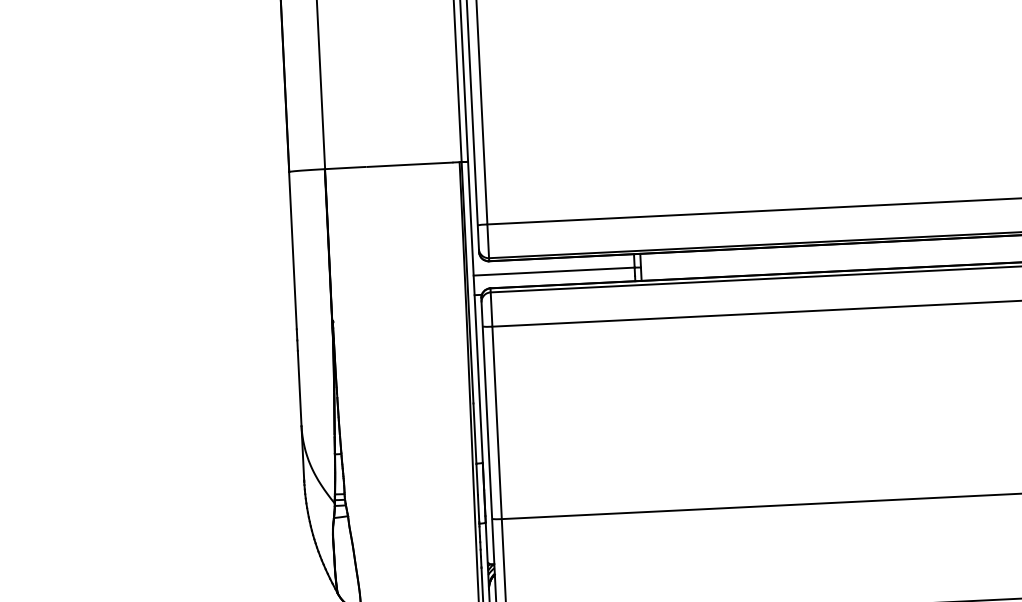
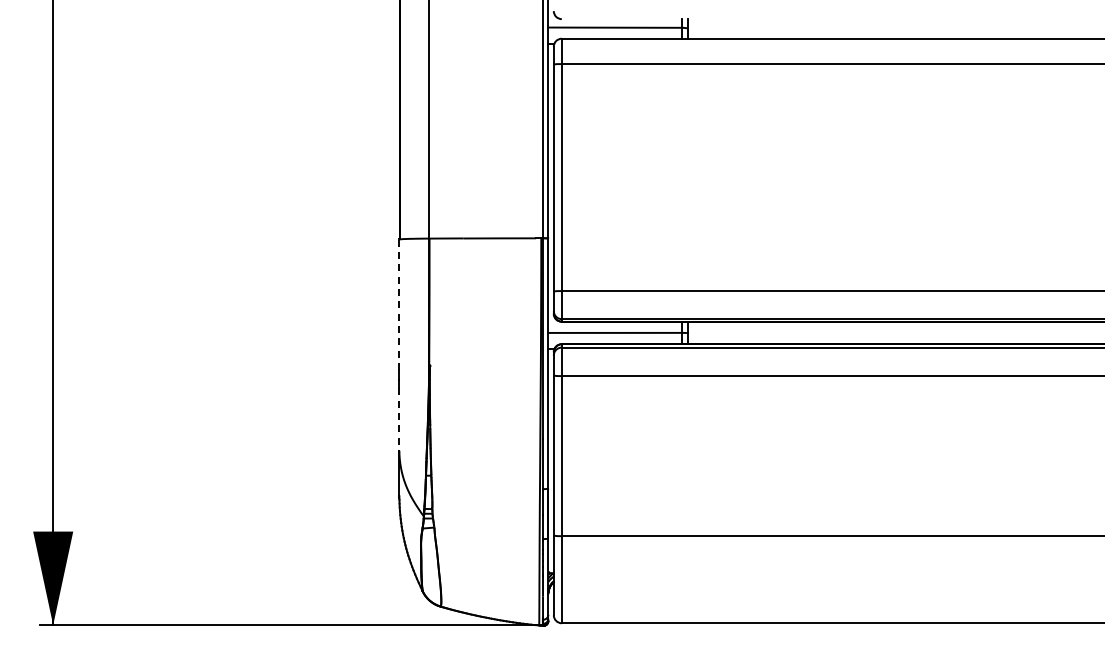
line: (293, 251) -> (399, 305), solid -> dashed
line: (299, 389) -> (399, 420), solid -> dashed

